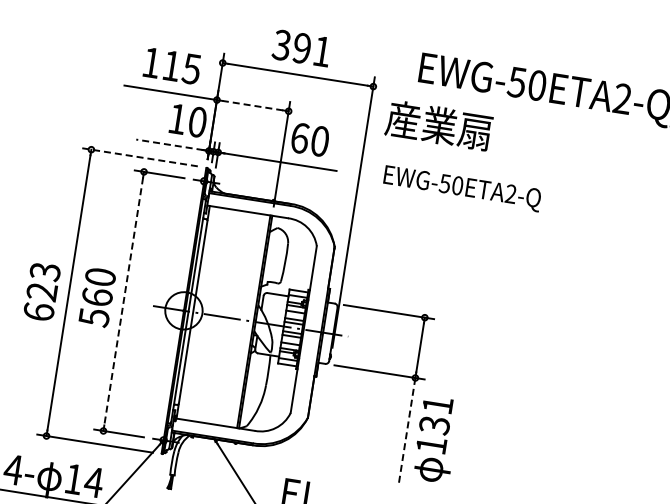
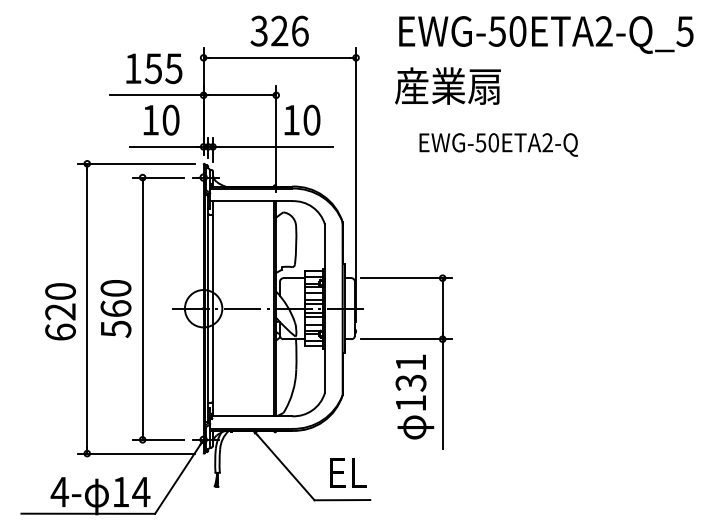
text: (311, 49) -> (289, 30), 391 -> 326
text: (170, 65) -> (152, 68), 115 -> 155
line: (252, 105) -> (239, 95), dashed -> solid
text: (188, 120) -> (161, 119), moved
text: (438, 124) -> (447, 85), moved
text: (300, 137) -> (291, 119), 60 -> 10
line: (169, 144) -> (163, 146), dashed -> solid
line: (140, 157) -> (136, 163), dashed -> solid
text: (462, 188) -> (498, 144), moved
text: (45, 271) -> (60, 291), 623 -> 620
line: (123, 301) -> (142, 308), dashed -> solid
line: (406, 432) -> (442, 394), dashed -> solid
text: (435, 439) -> (414, 396), moved

